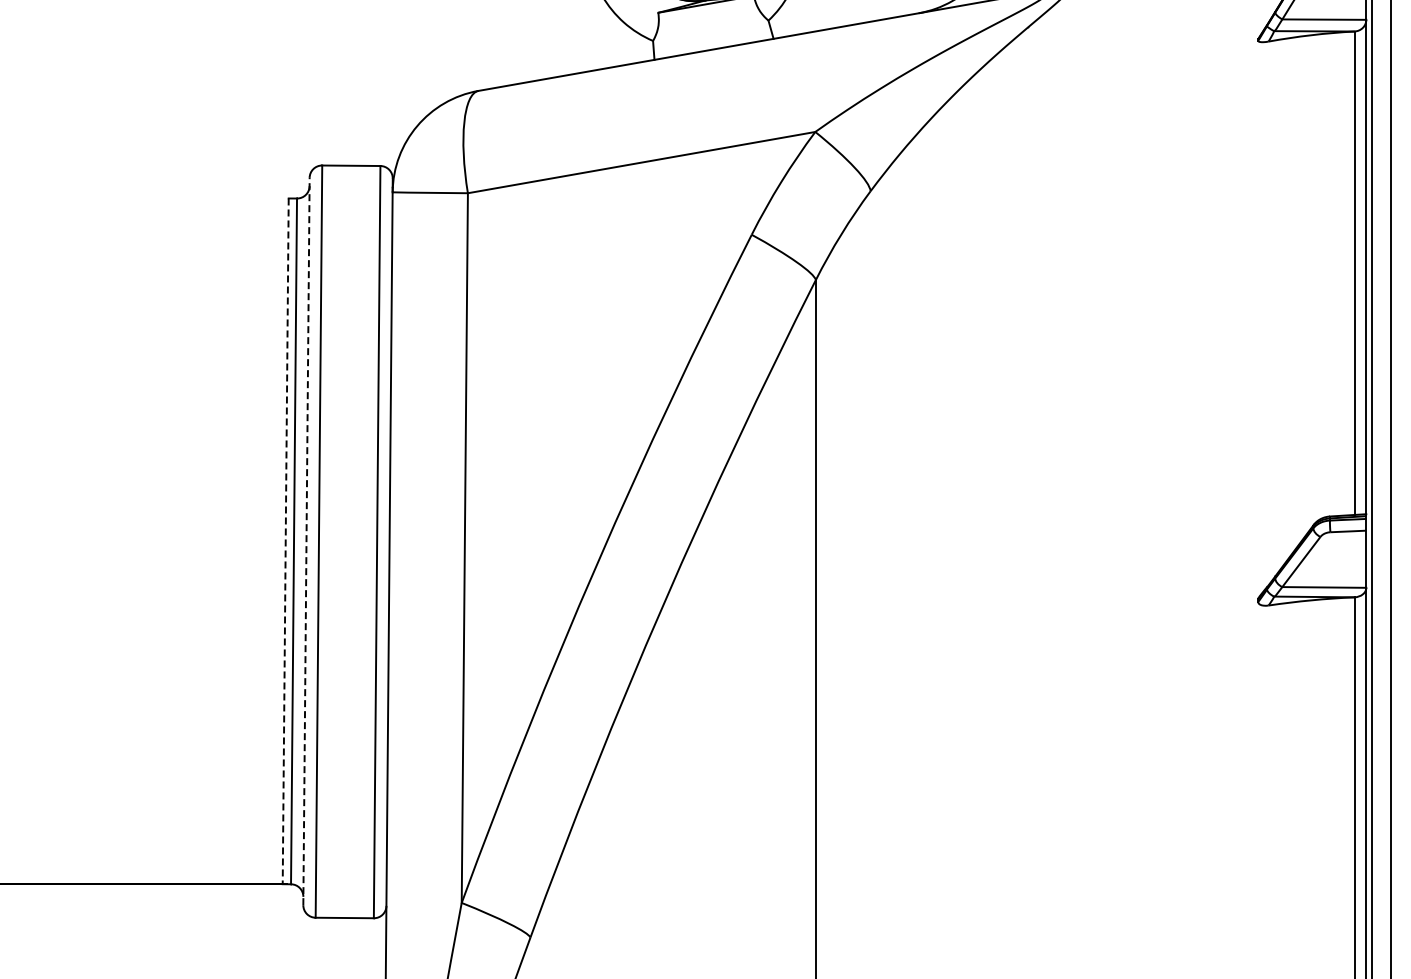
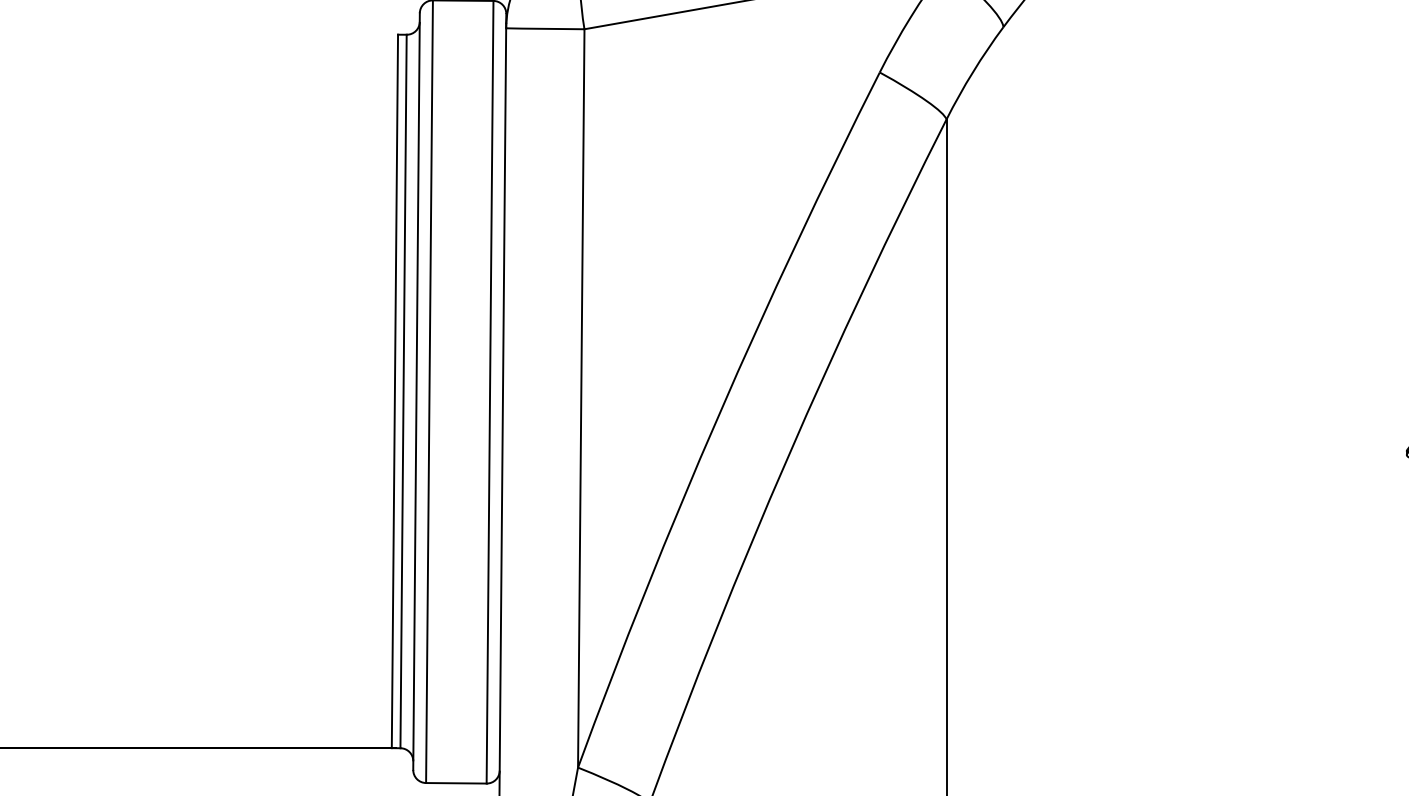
line: (285, 541) -> (394, 391), dashed -> solid
line: (306, 541) -> (416, 391), dashed -> solid

